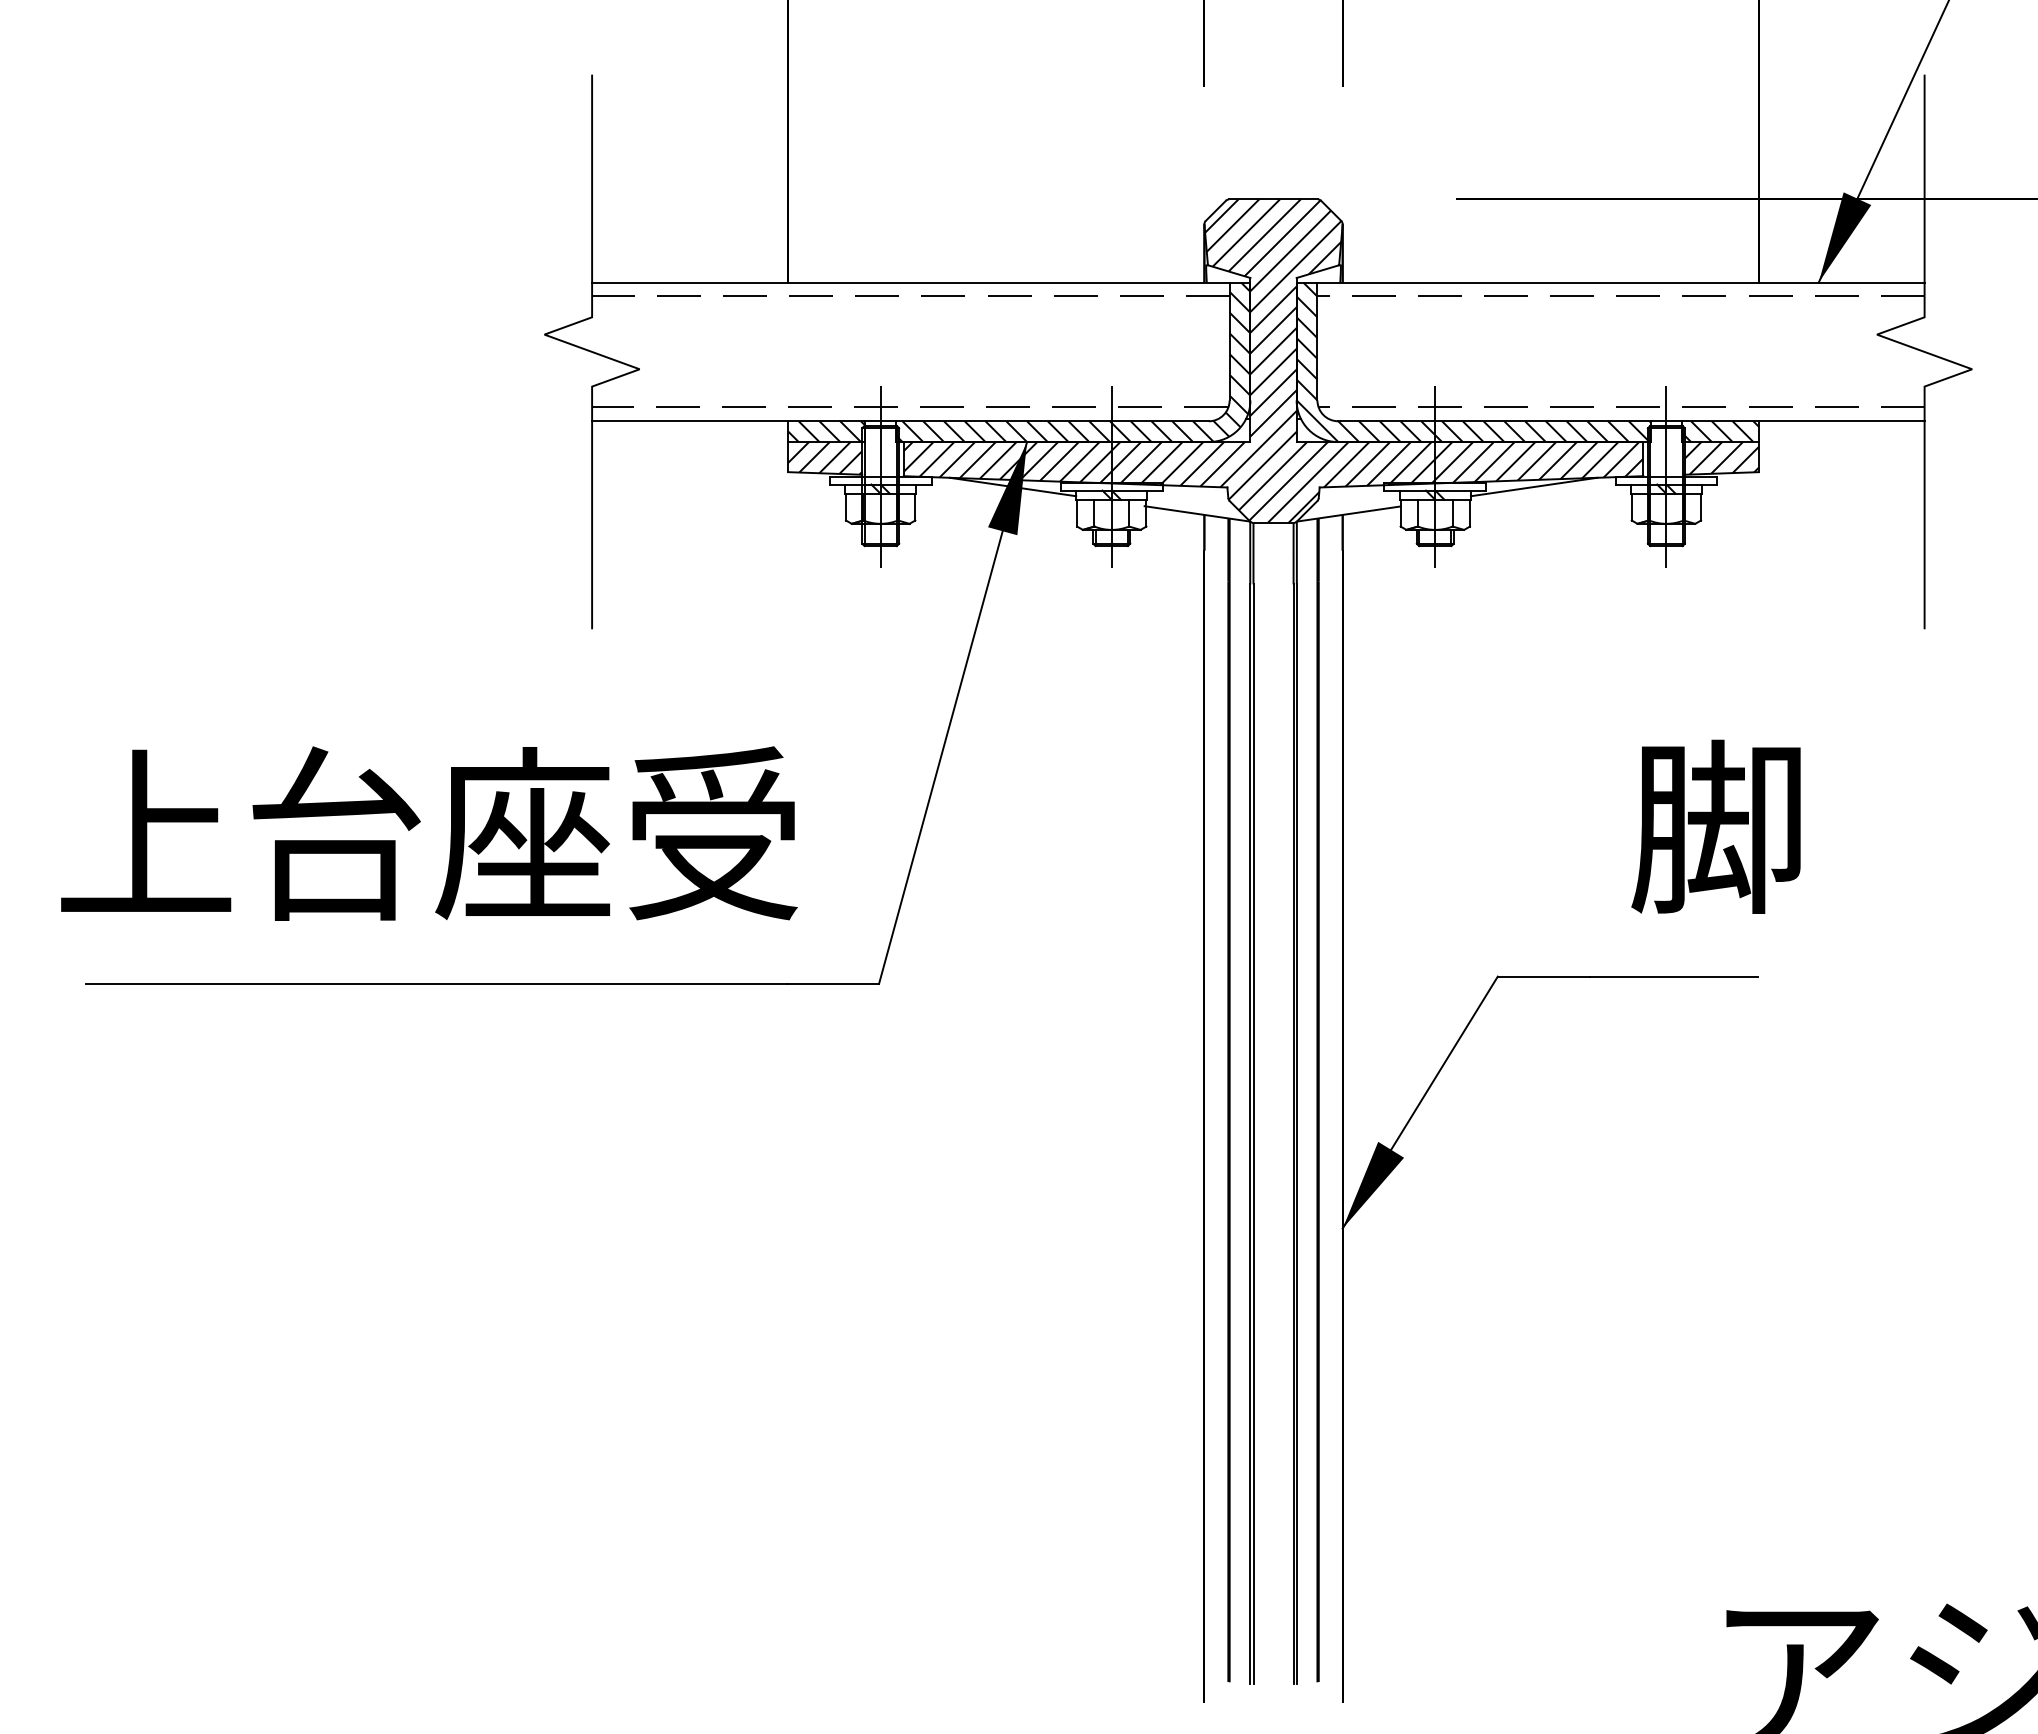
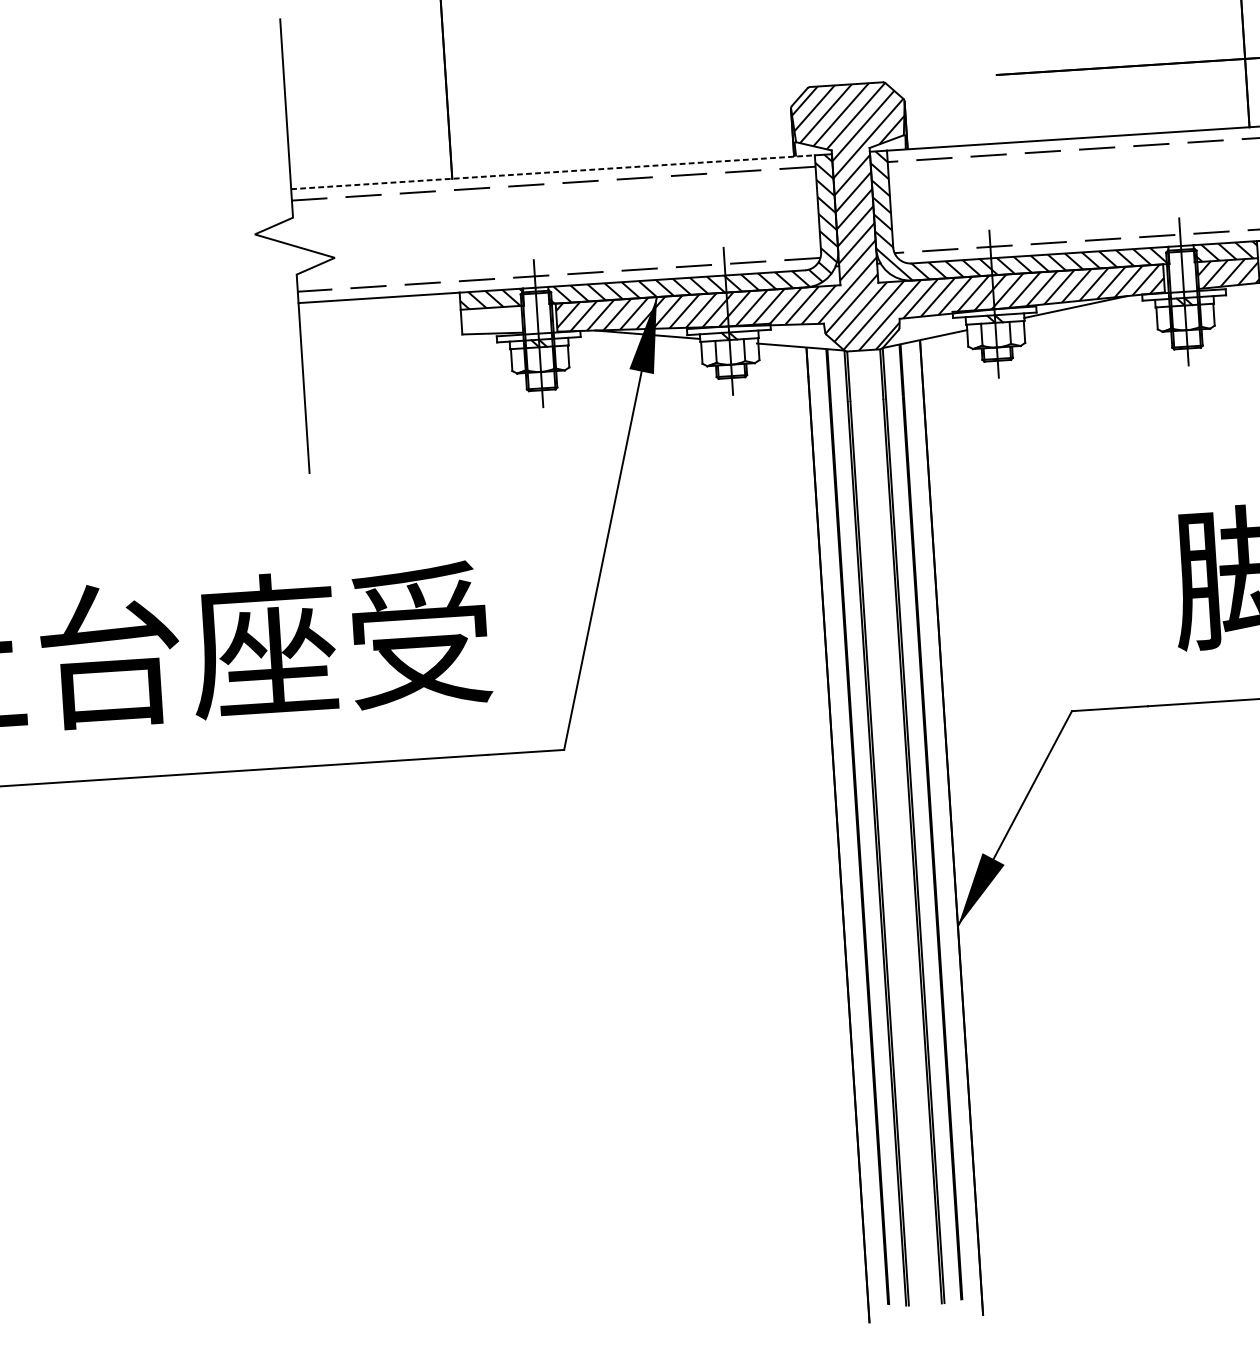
line: (910, 282) -> (552, 172), solid -> dashed
hatch: (825, 458) -> (492, 321), removed

